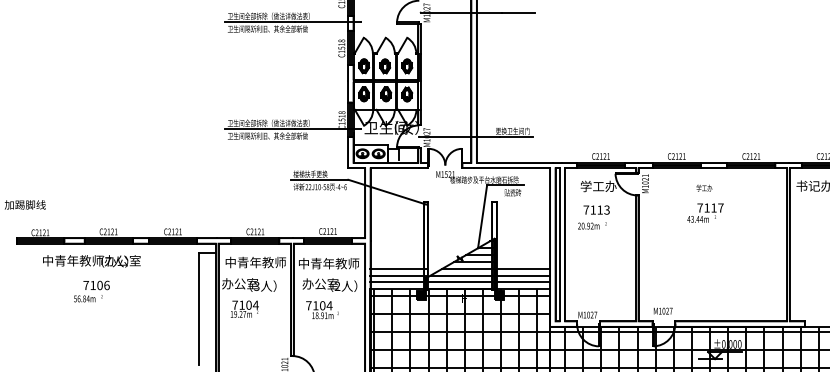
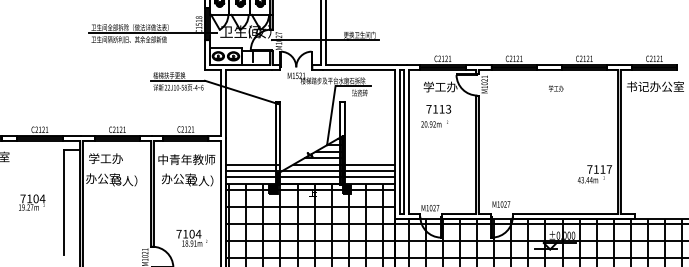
text: (704, 187) -> (556, 88), moved
text: (705, 212) -> (594, 173), moved
text: (255, 262) -> (117, 158), 中青年教师 -> 学工办
text: (244, 308) -> (31, 201), moved
text: (322, 310) -> (191, 238), moved

